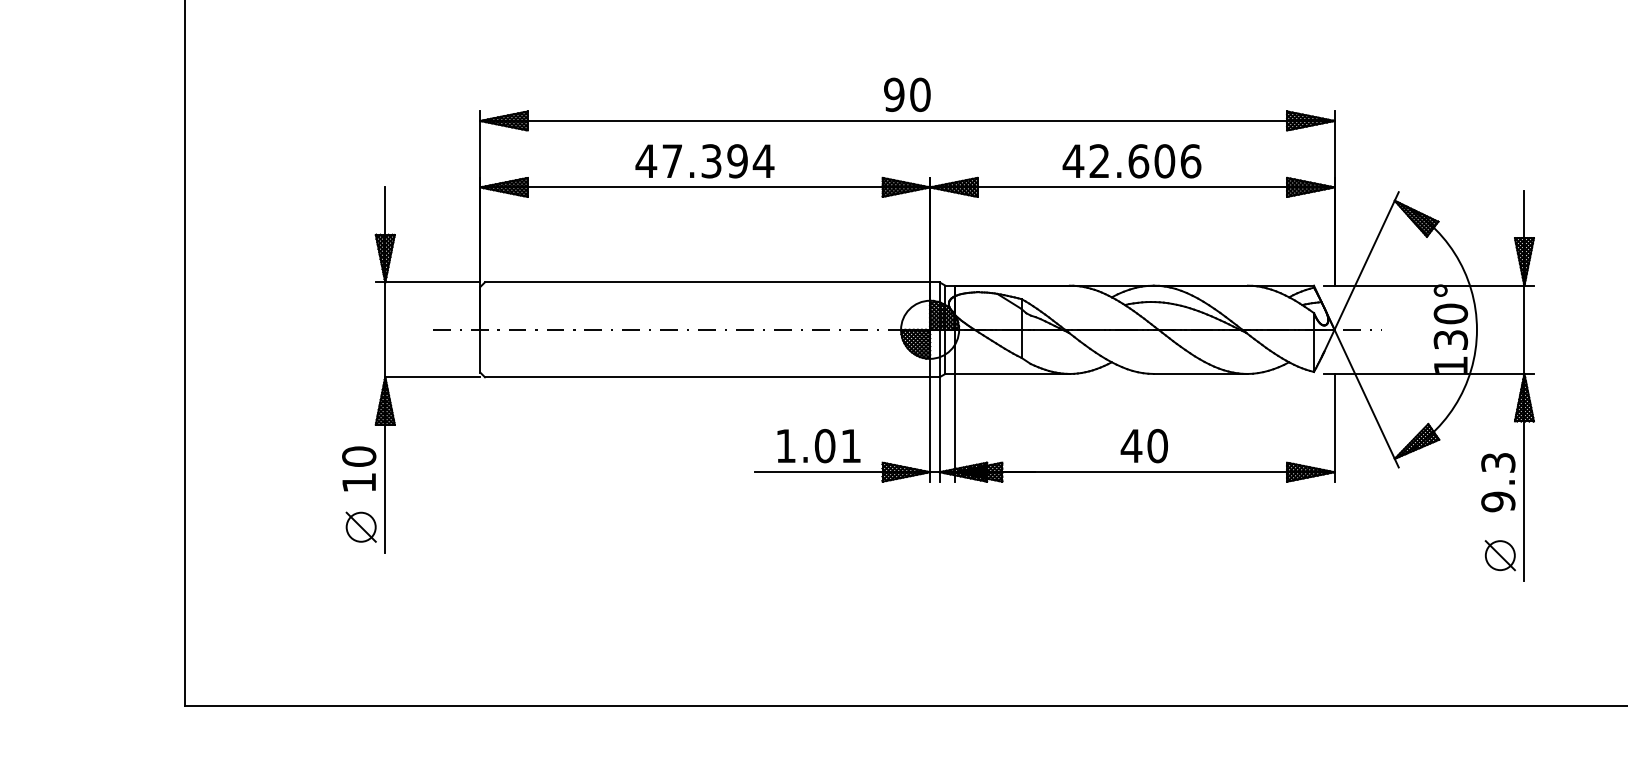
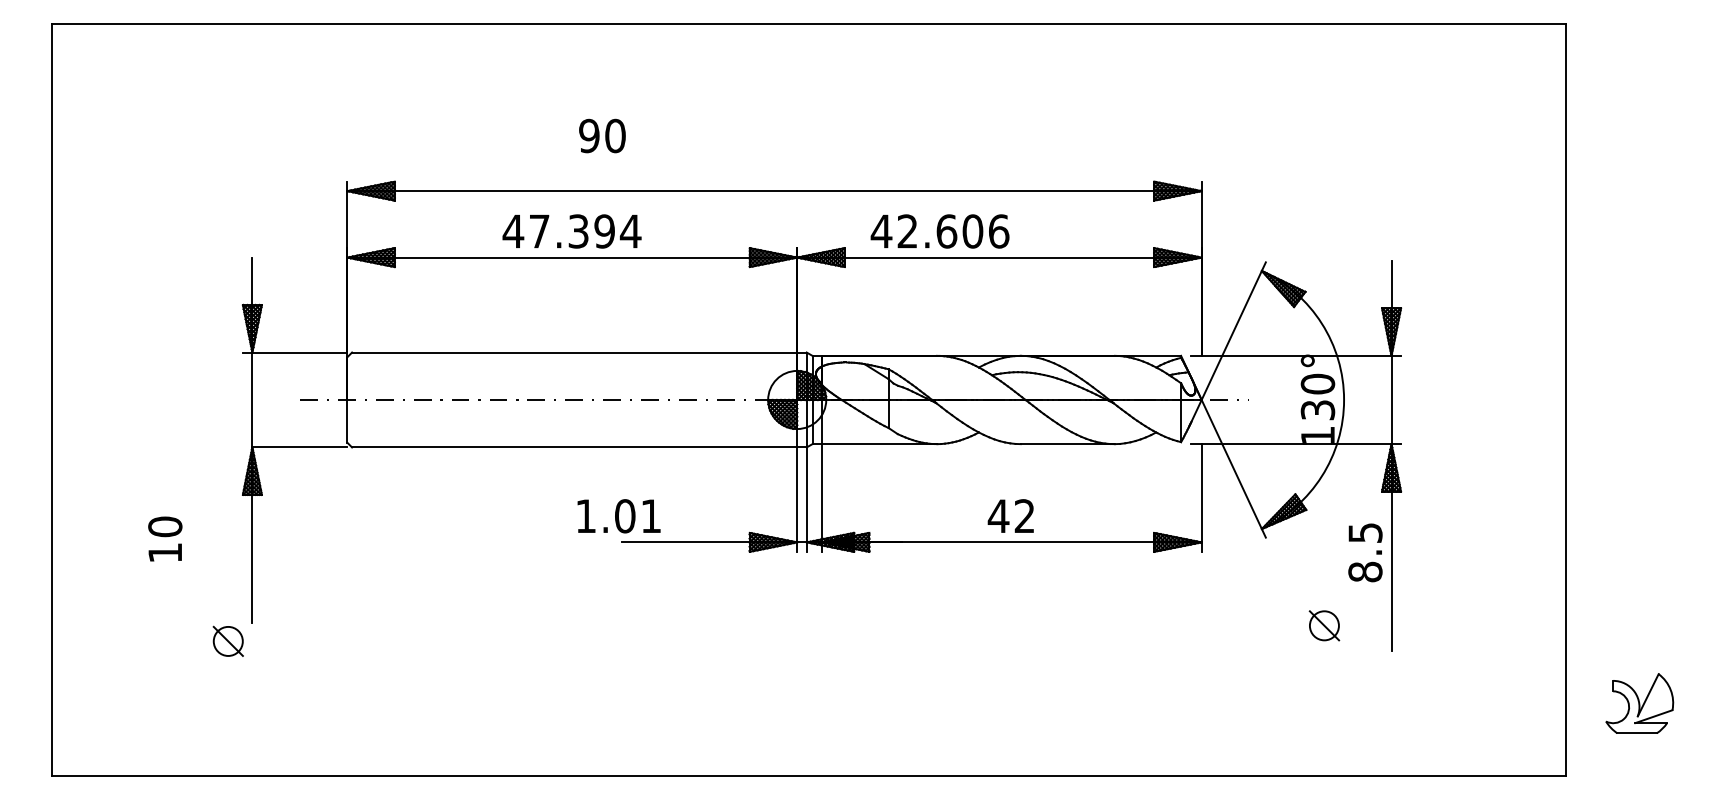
text: (907, 94) -> (602, 135), moved
text: (1131, 161) -> (939, 231), moved
text: (818, 446) -> (618, 516), moved
text: (1157, 446) -> (1024, 516), 40 -> 42
text: (359, 468) -> (165, 538), moved
text: (1498, 482) -> (1365, 552), 9.3 -> 8.5
part: (360, 526) -> (227, 640), moved
part: (1500, 555) -> (1324, 625), moved

